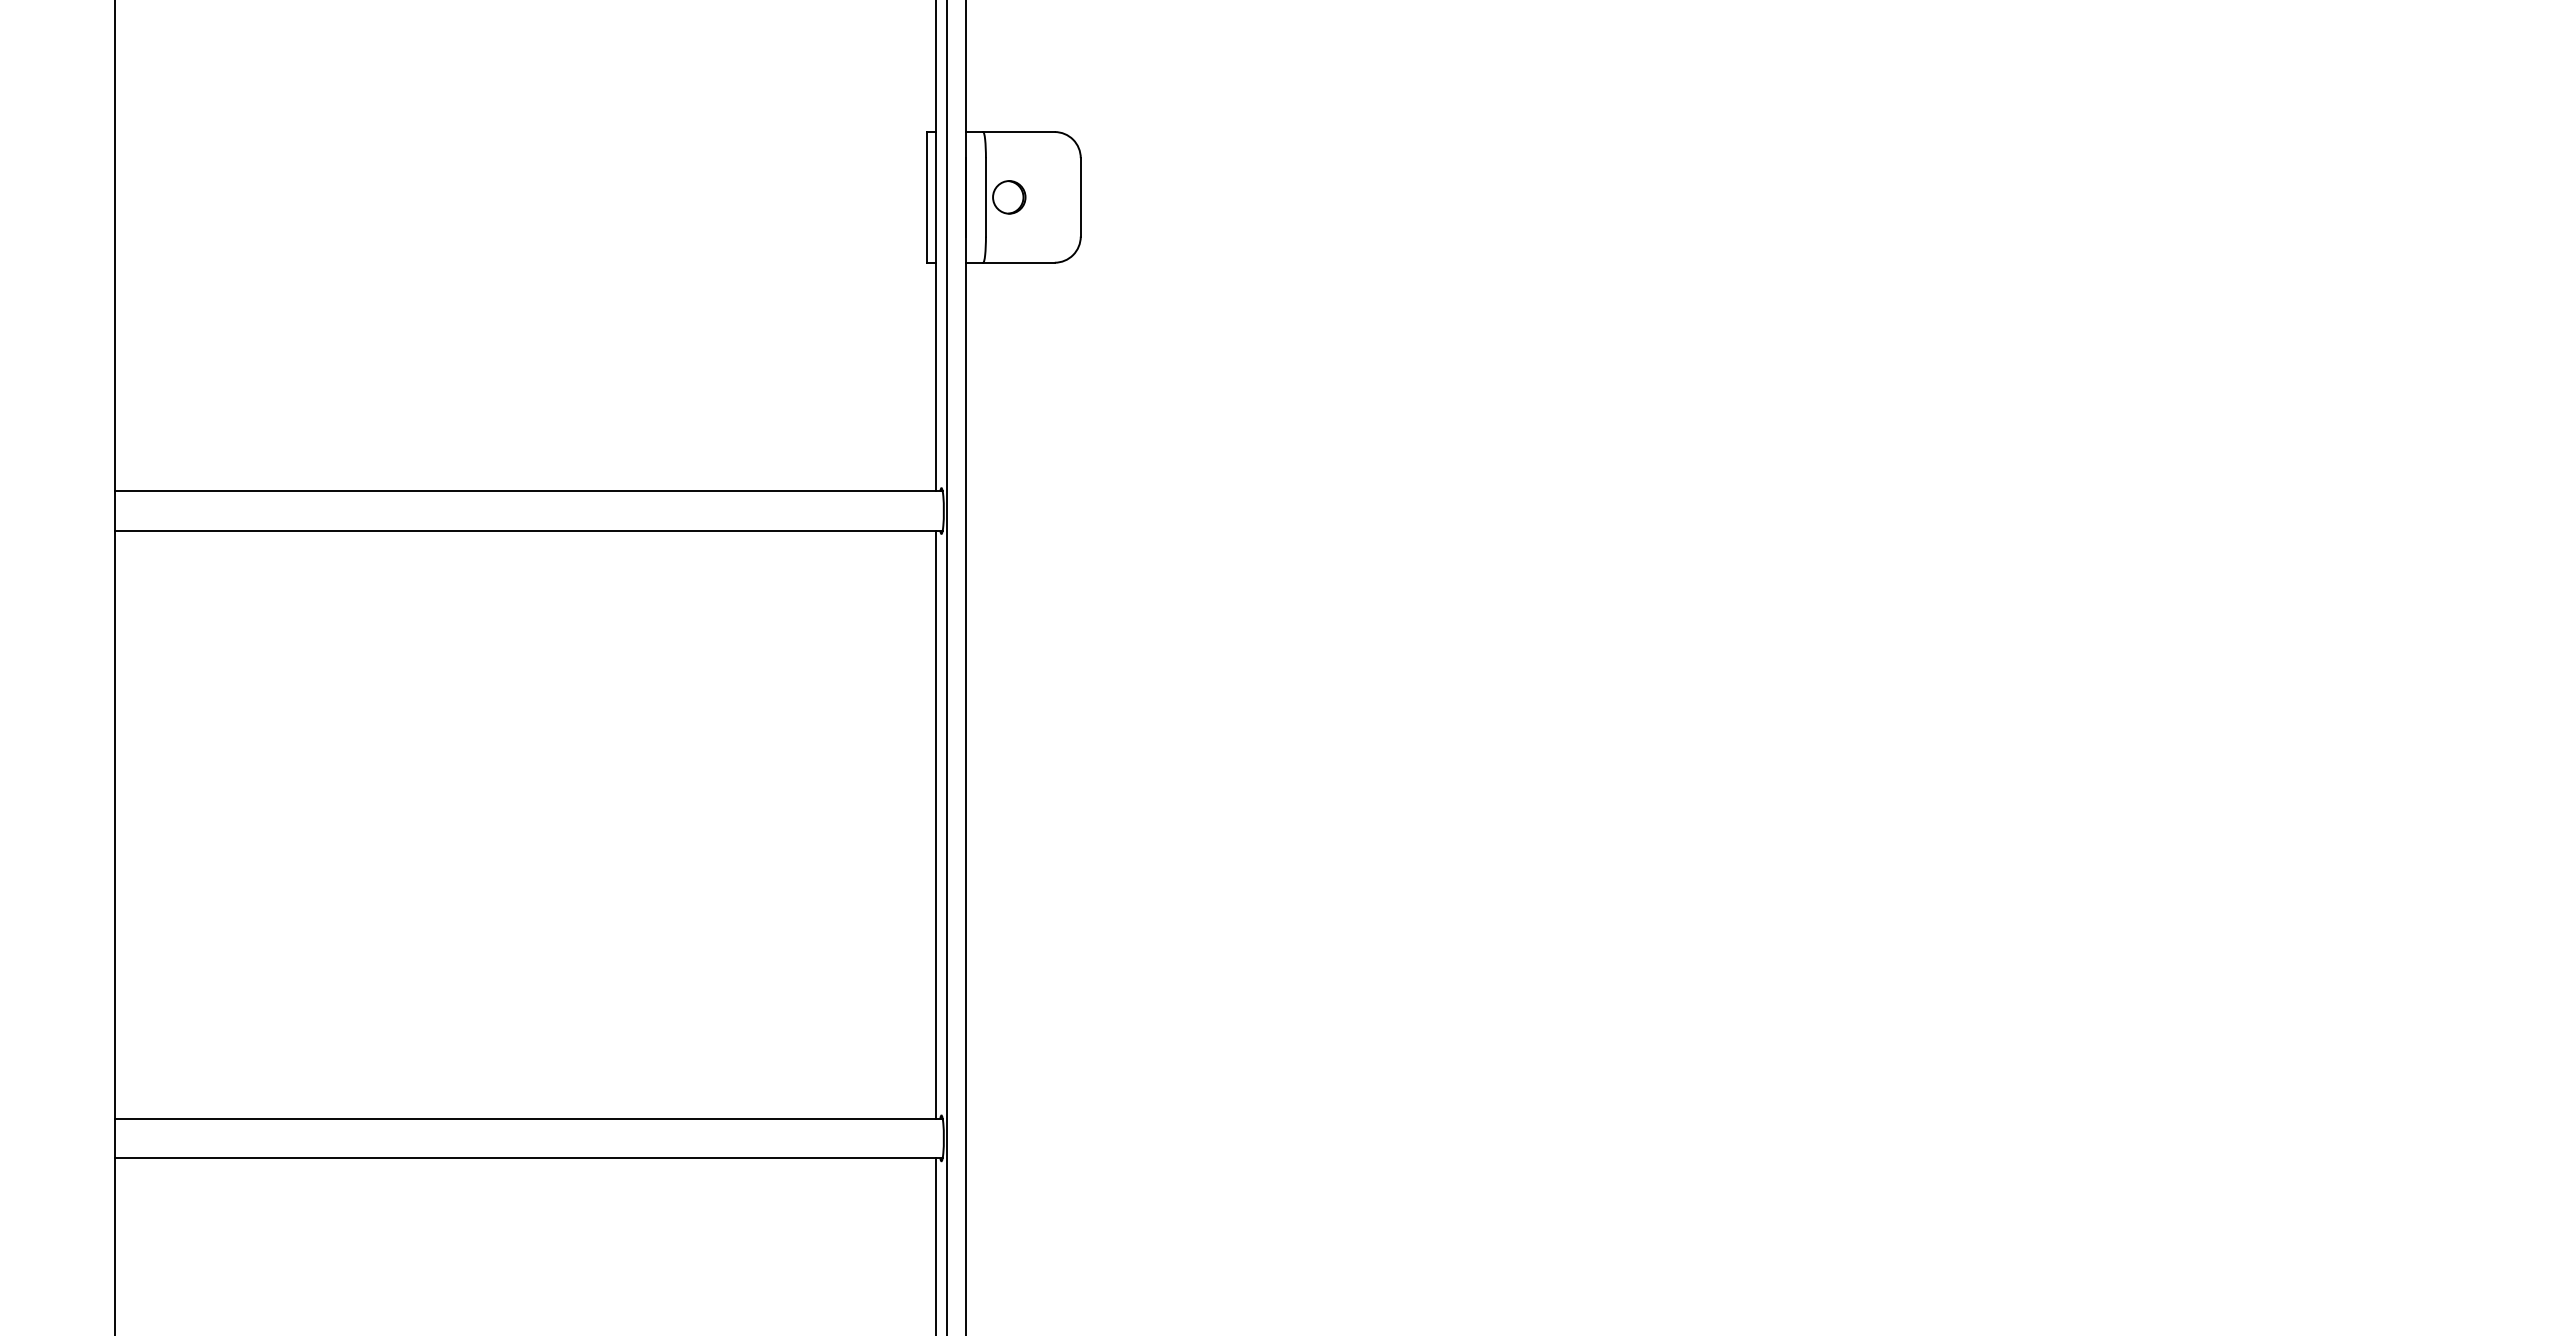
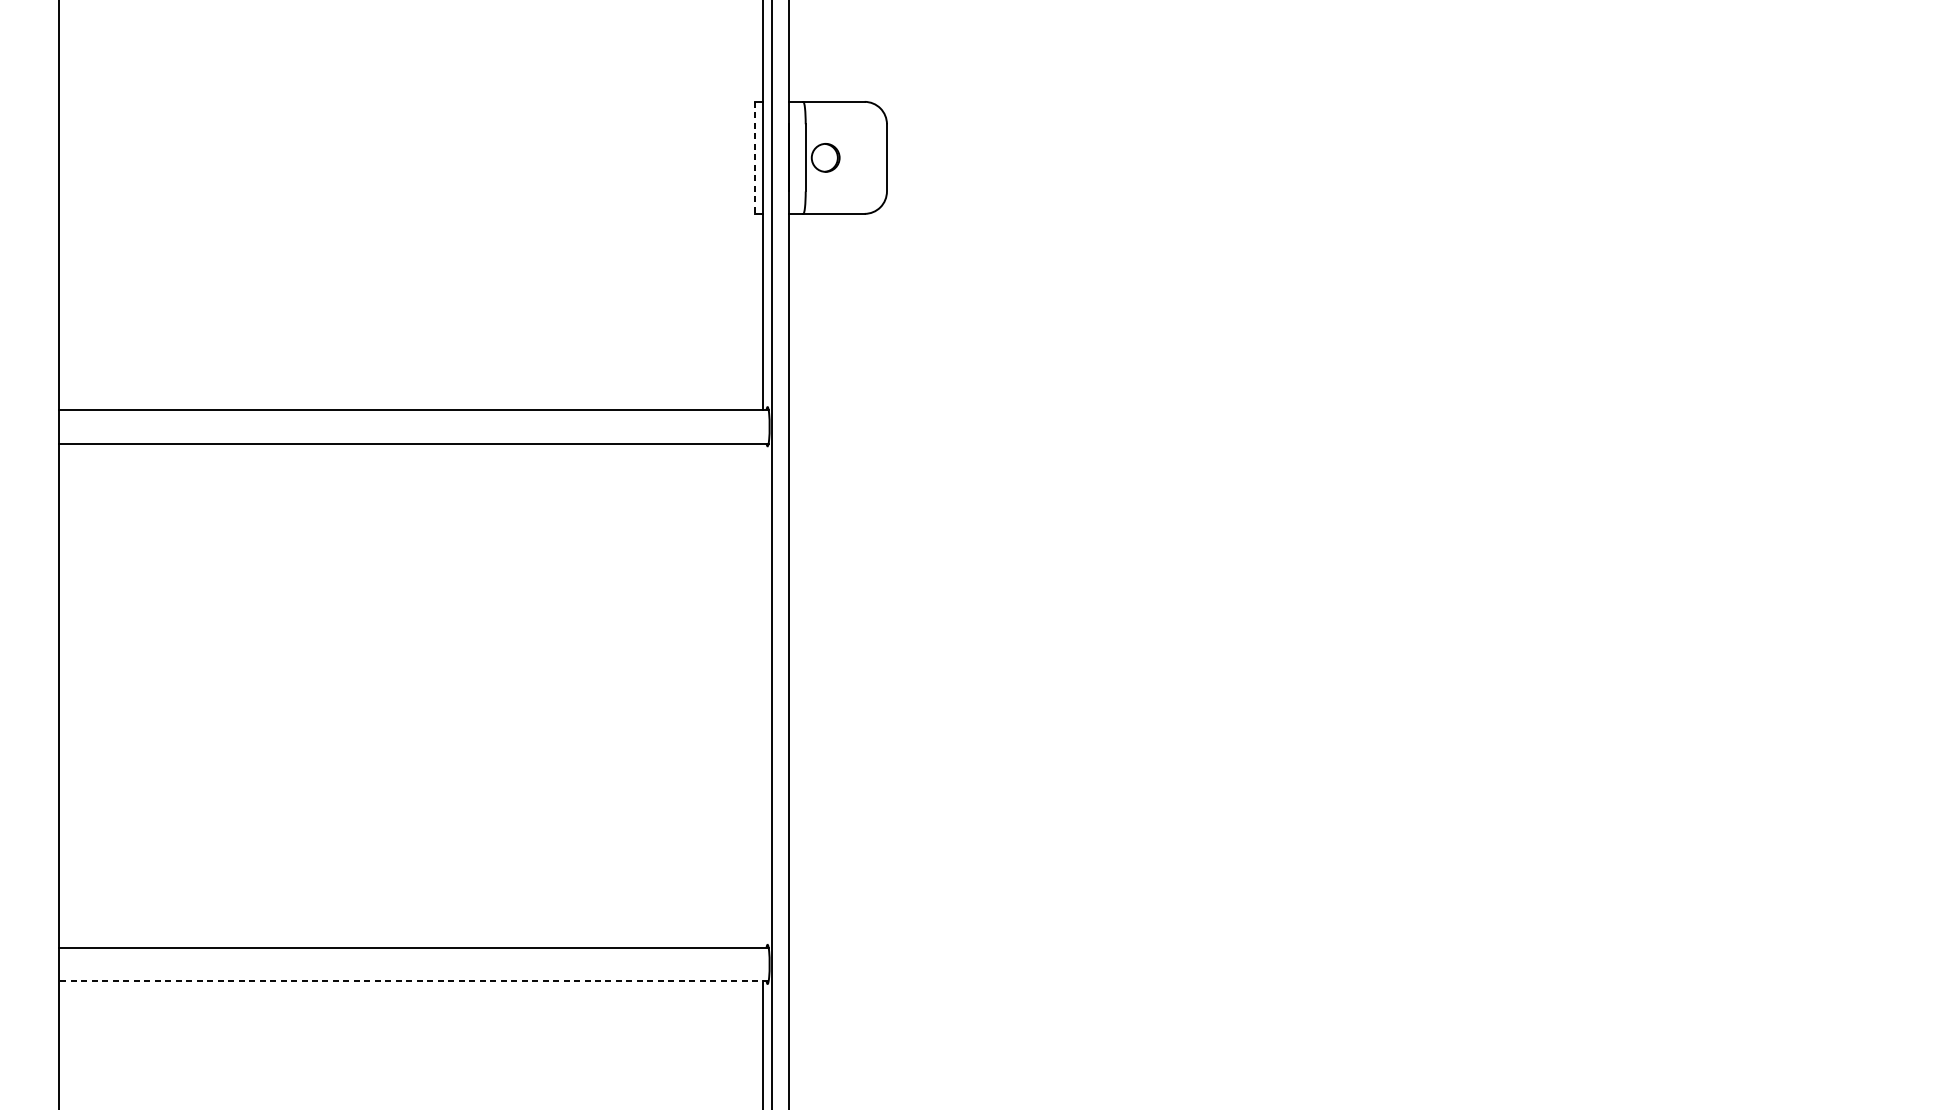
line: (926, 197) -> (754, 157), solid -> dashed
line: (936, 824) -> (763, 695), removed
line: (528, 1157) -> (413, 980), solid -> dashed

